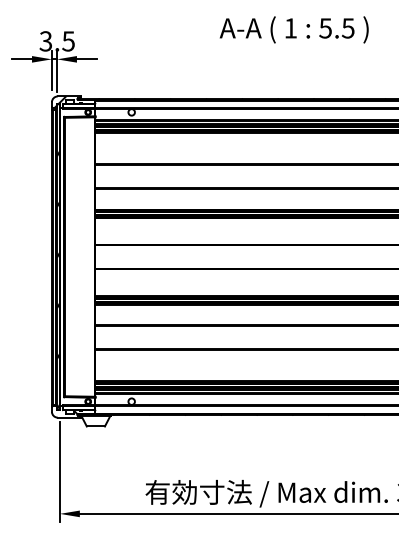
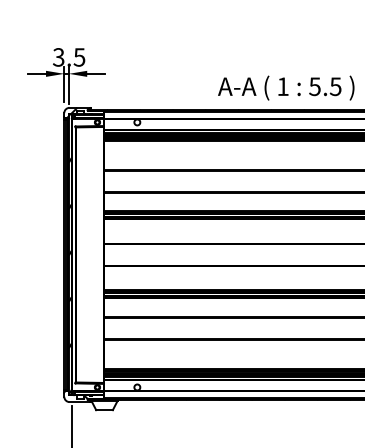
text: (293, 29) -> (285, 87), moved

